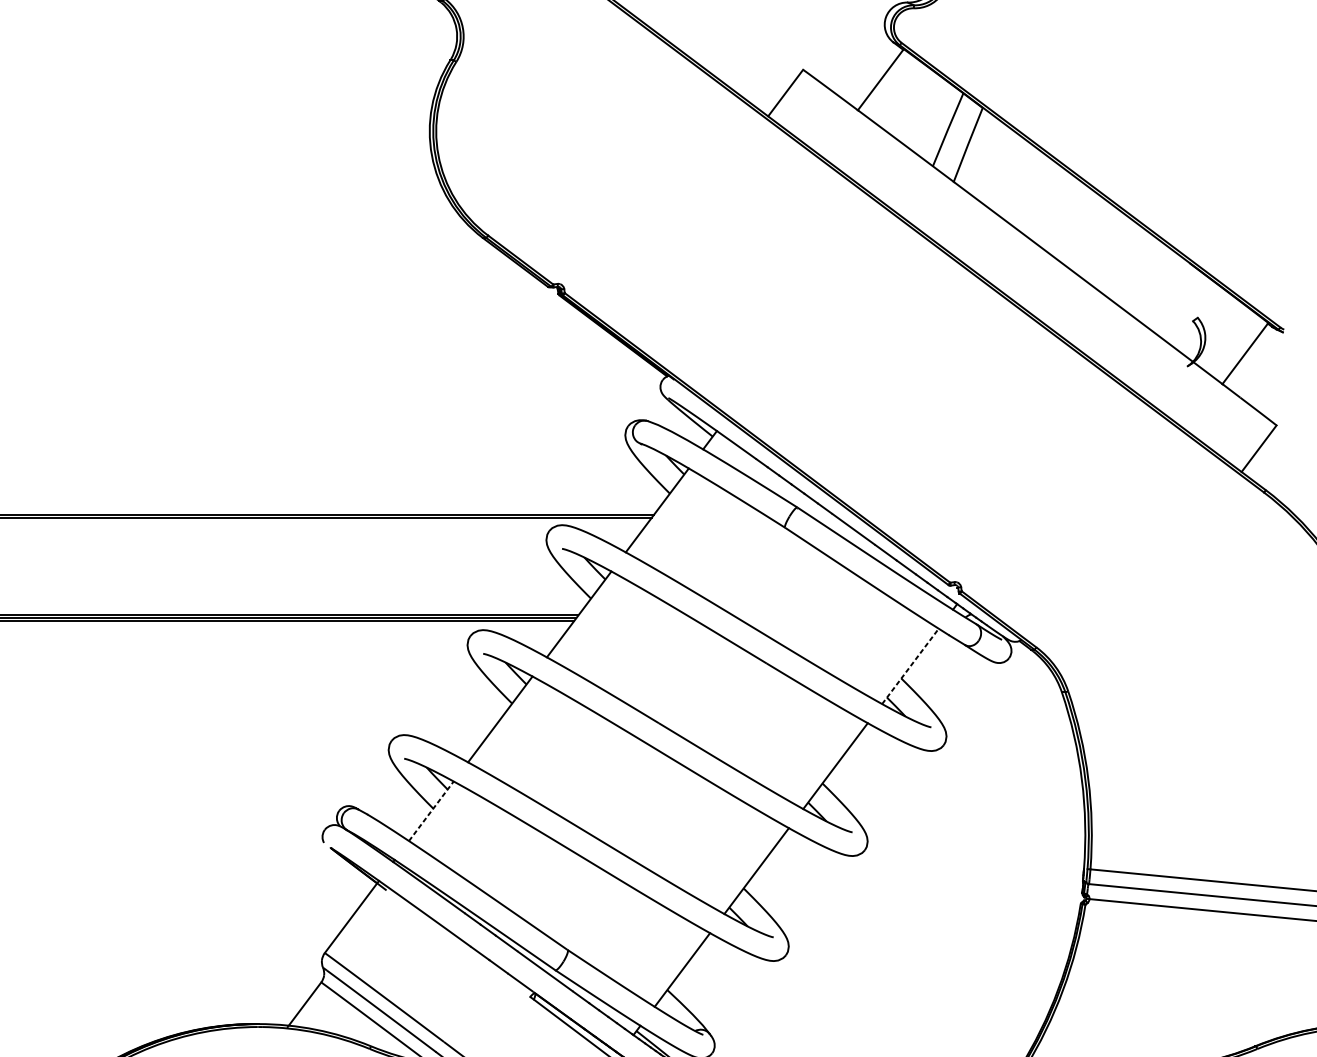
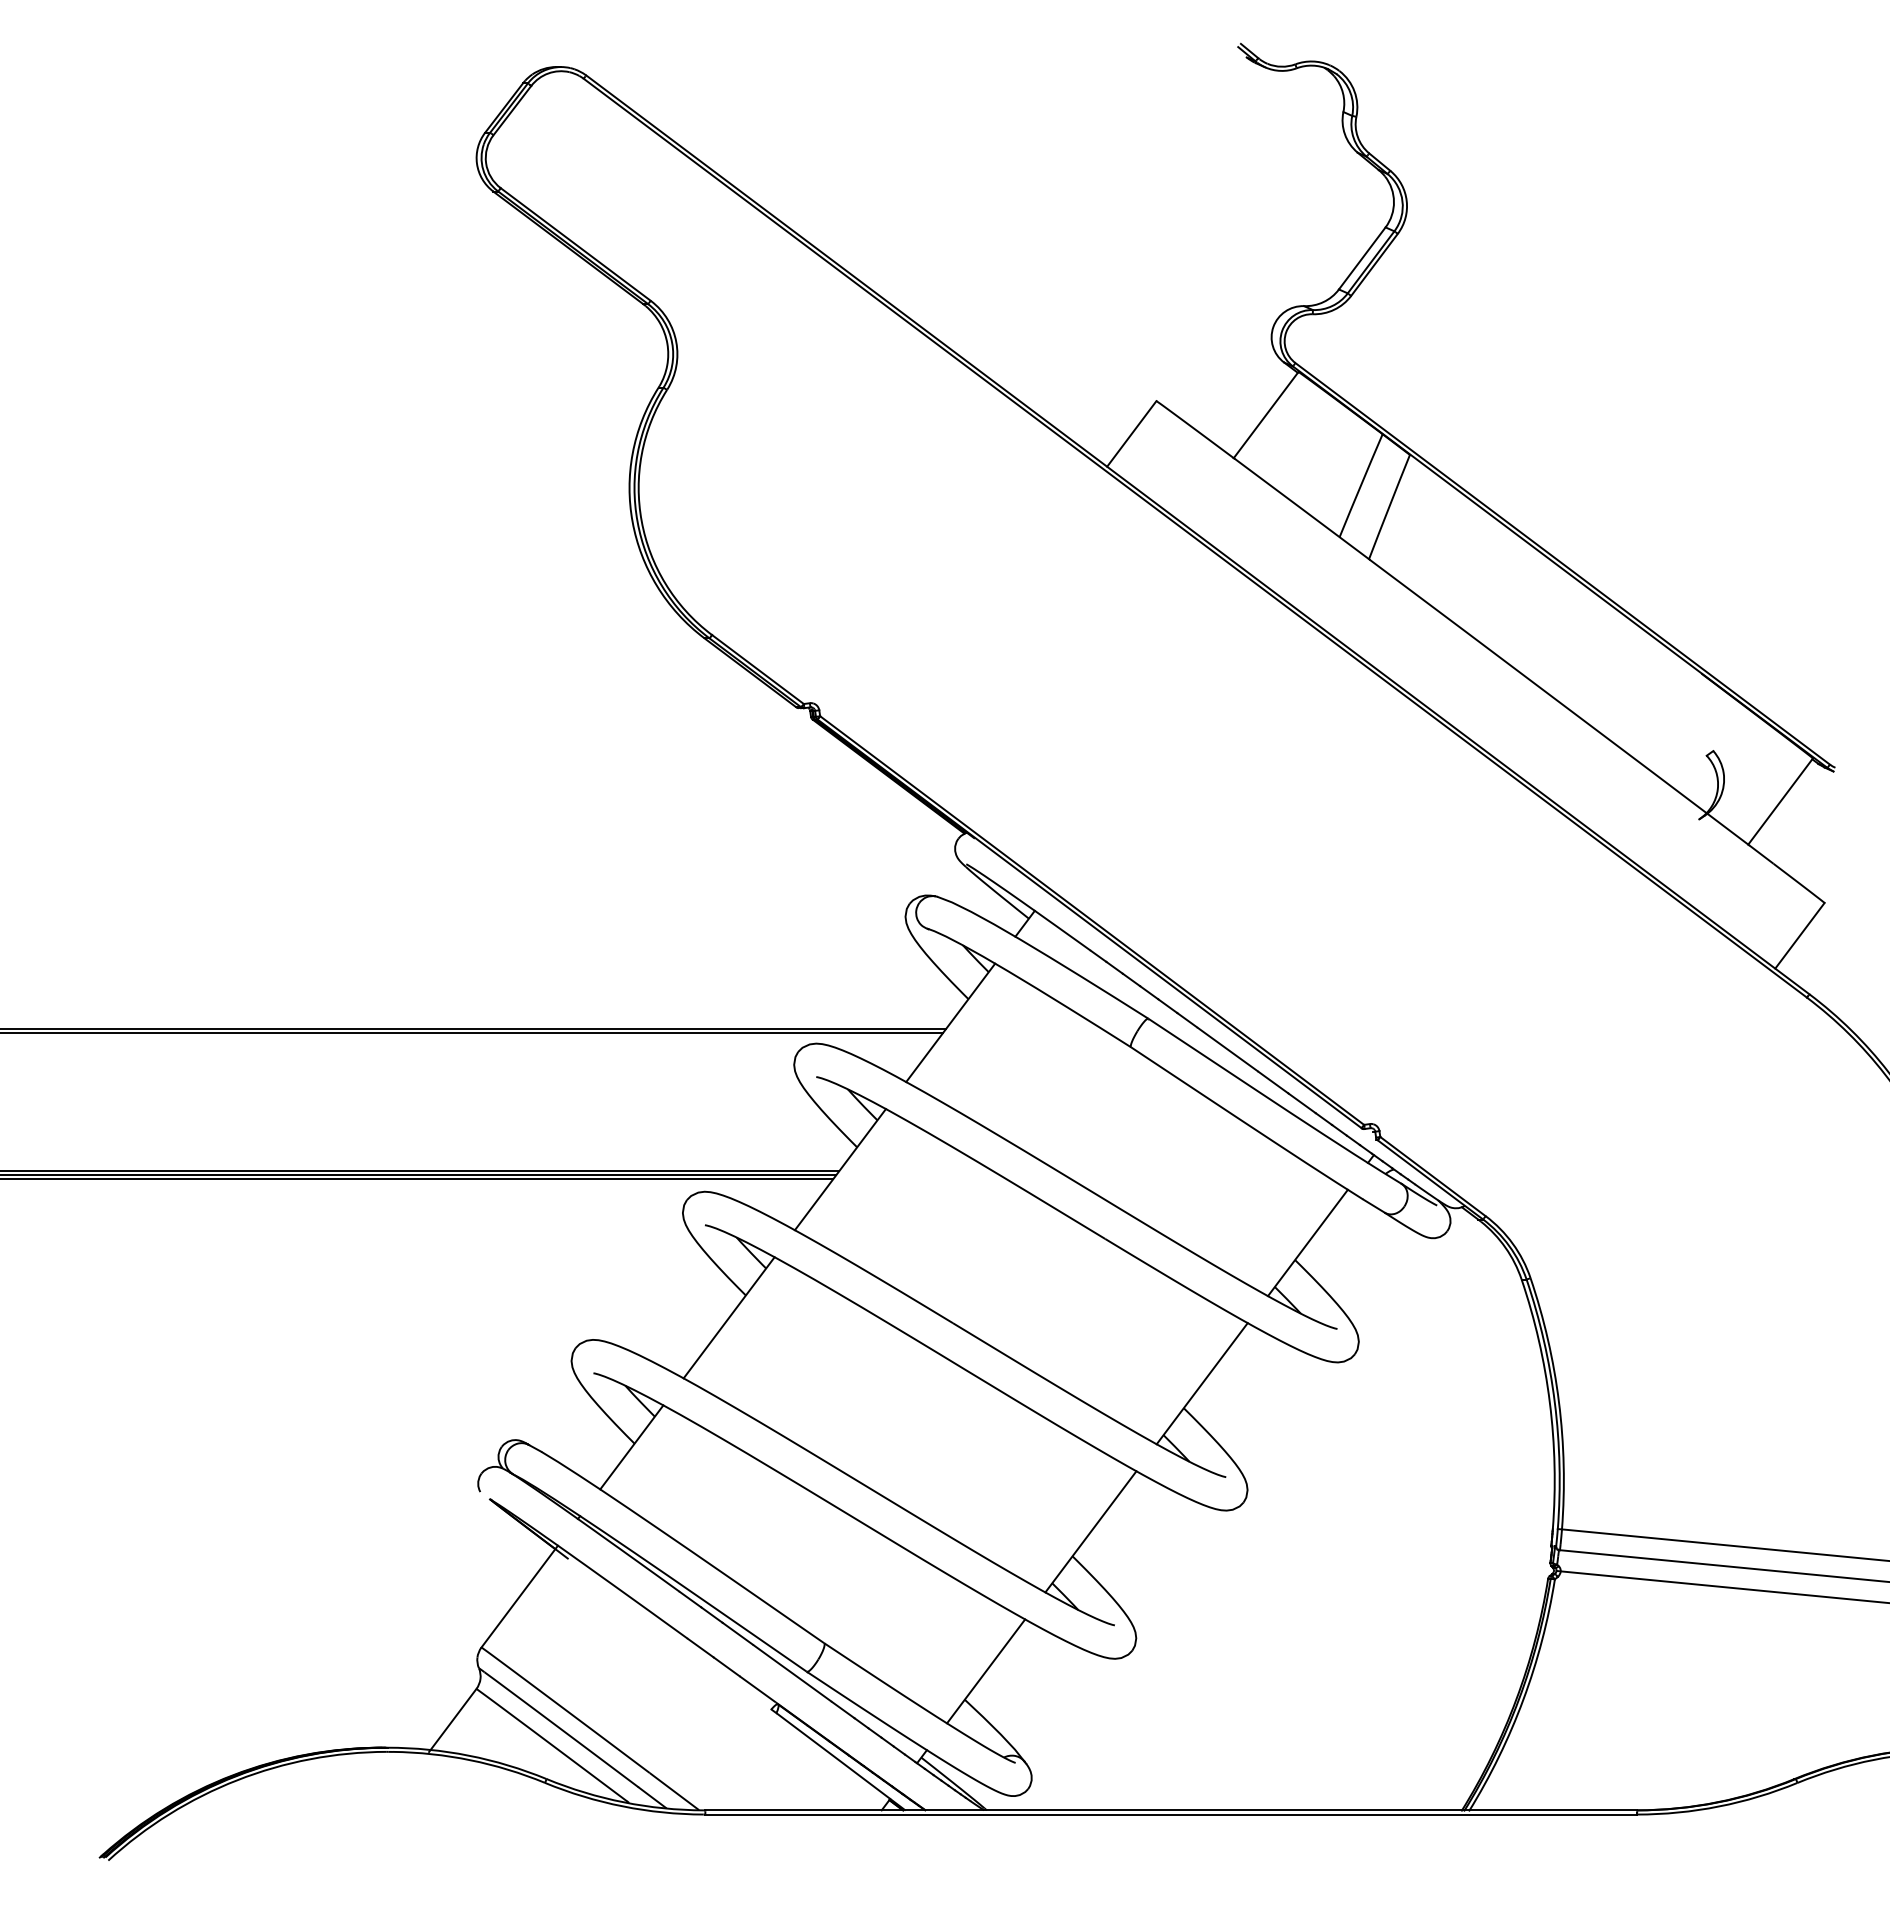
line: (910, 666) -> (1307, 1242), dashed -> solid
line: (431, 811) -> (631, 1447), dashed -> solid

